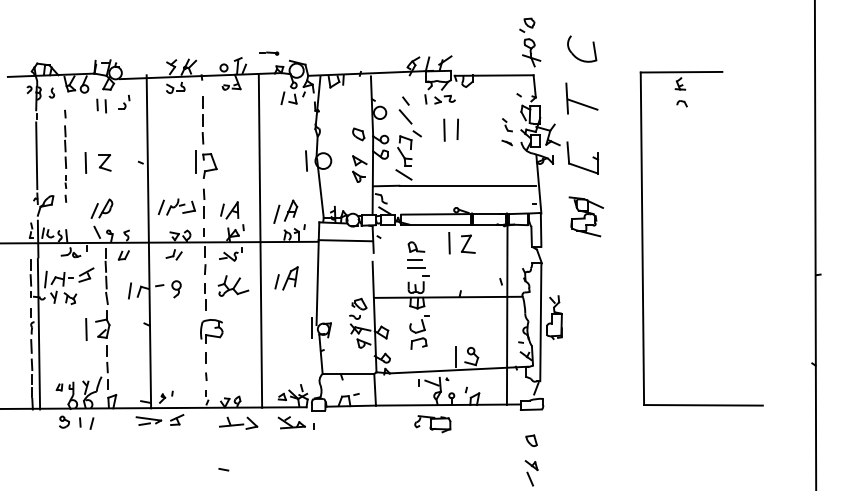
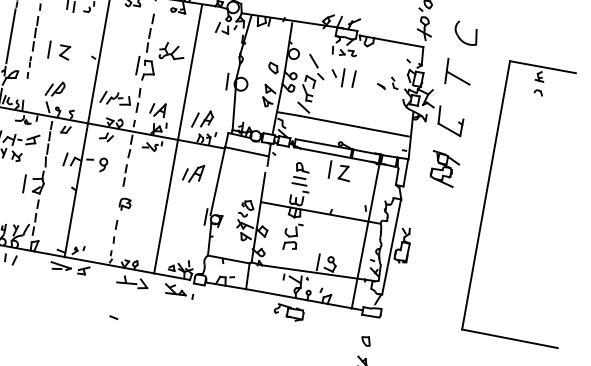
line: (405, 100) -> (334, 73), moved
part: (506, 142) -> (380, 86), moved
part: (233, 285) -> (172, 51), moved
part: (211, 331) -> (124, 204), size x0.6

